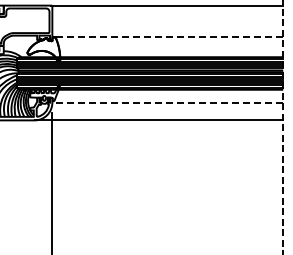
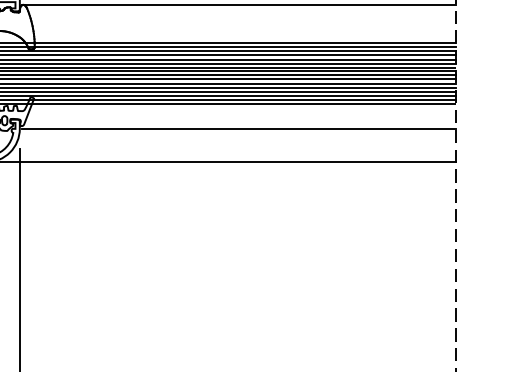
line: (168, 37) -> (239, 5), dashed -> solid
line: (168, 102) -> (239, 128), dashed -> solid

